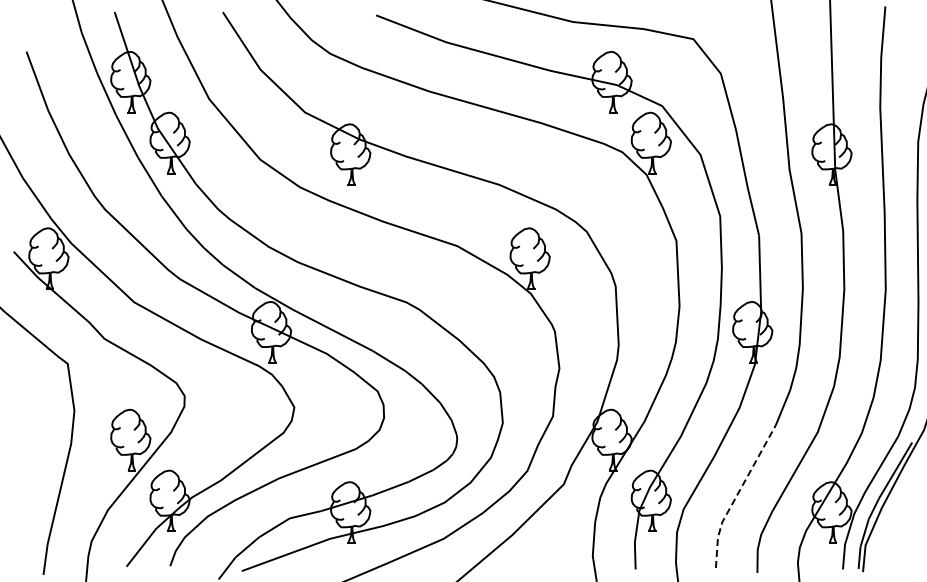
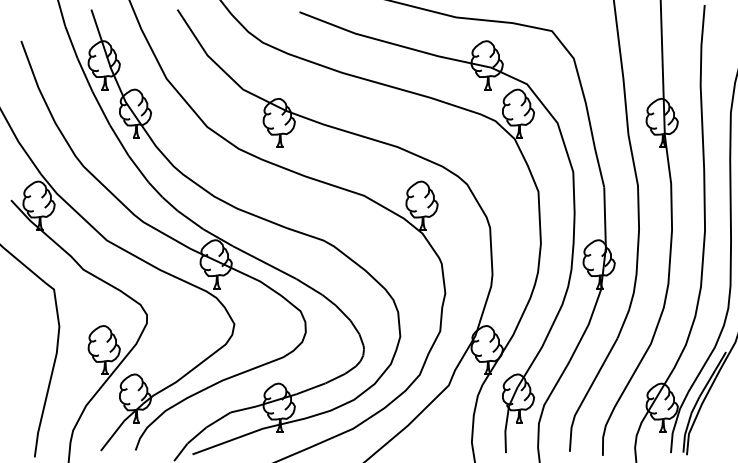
line: (737, 495) -> (587, 394), dashed -> solid

